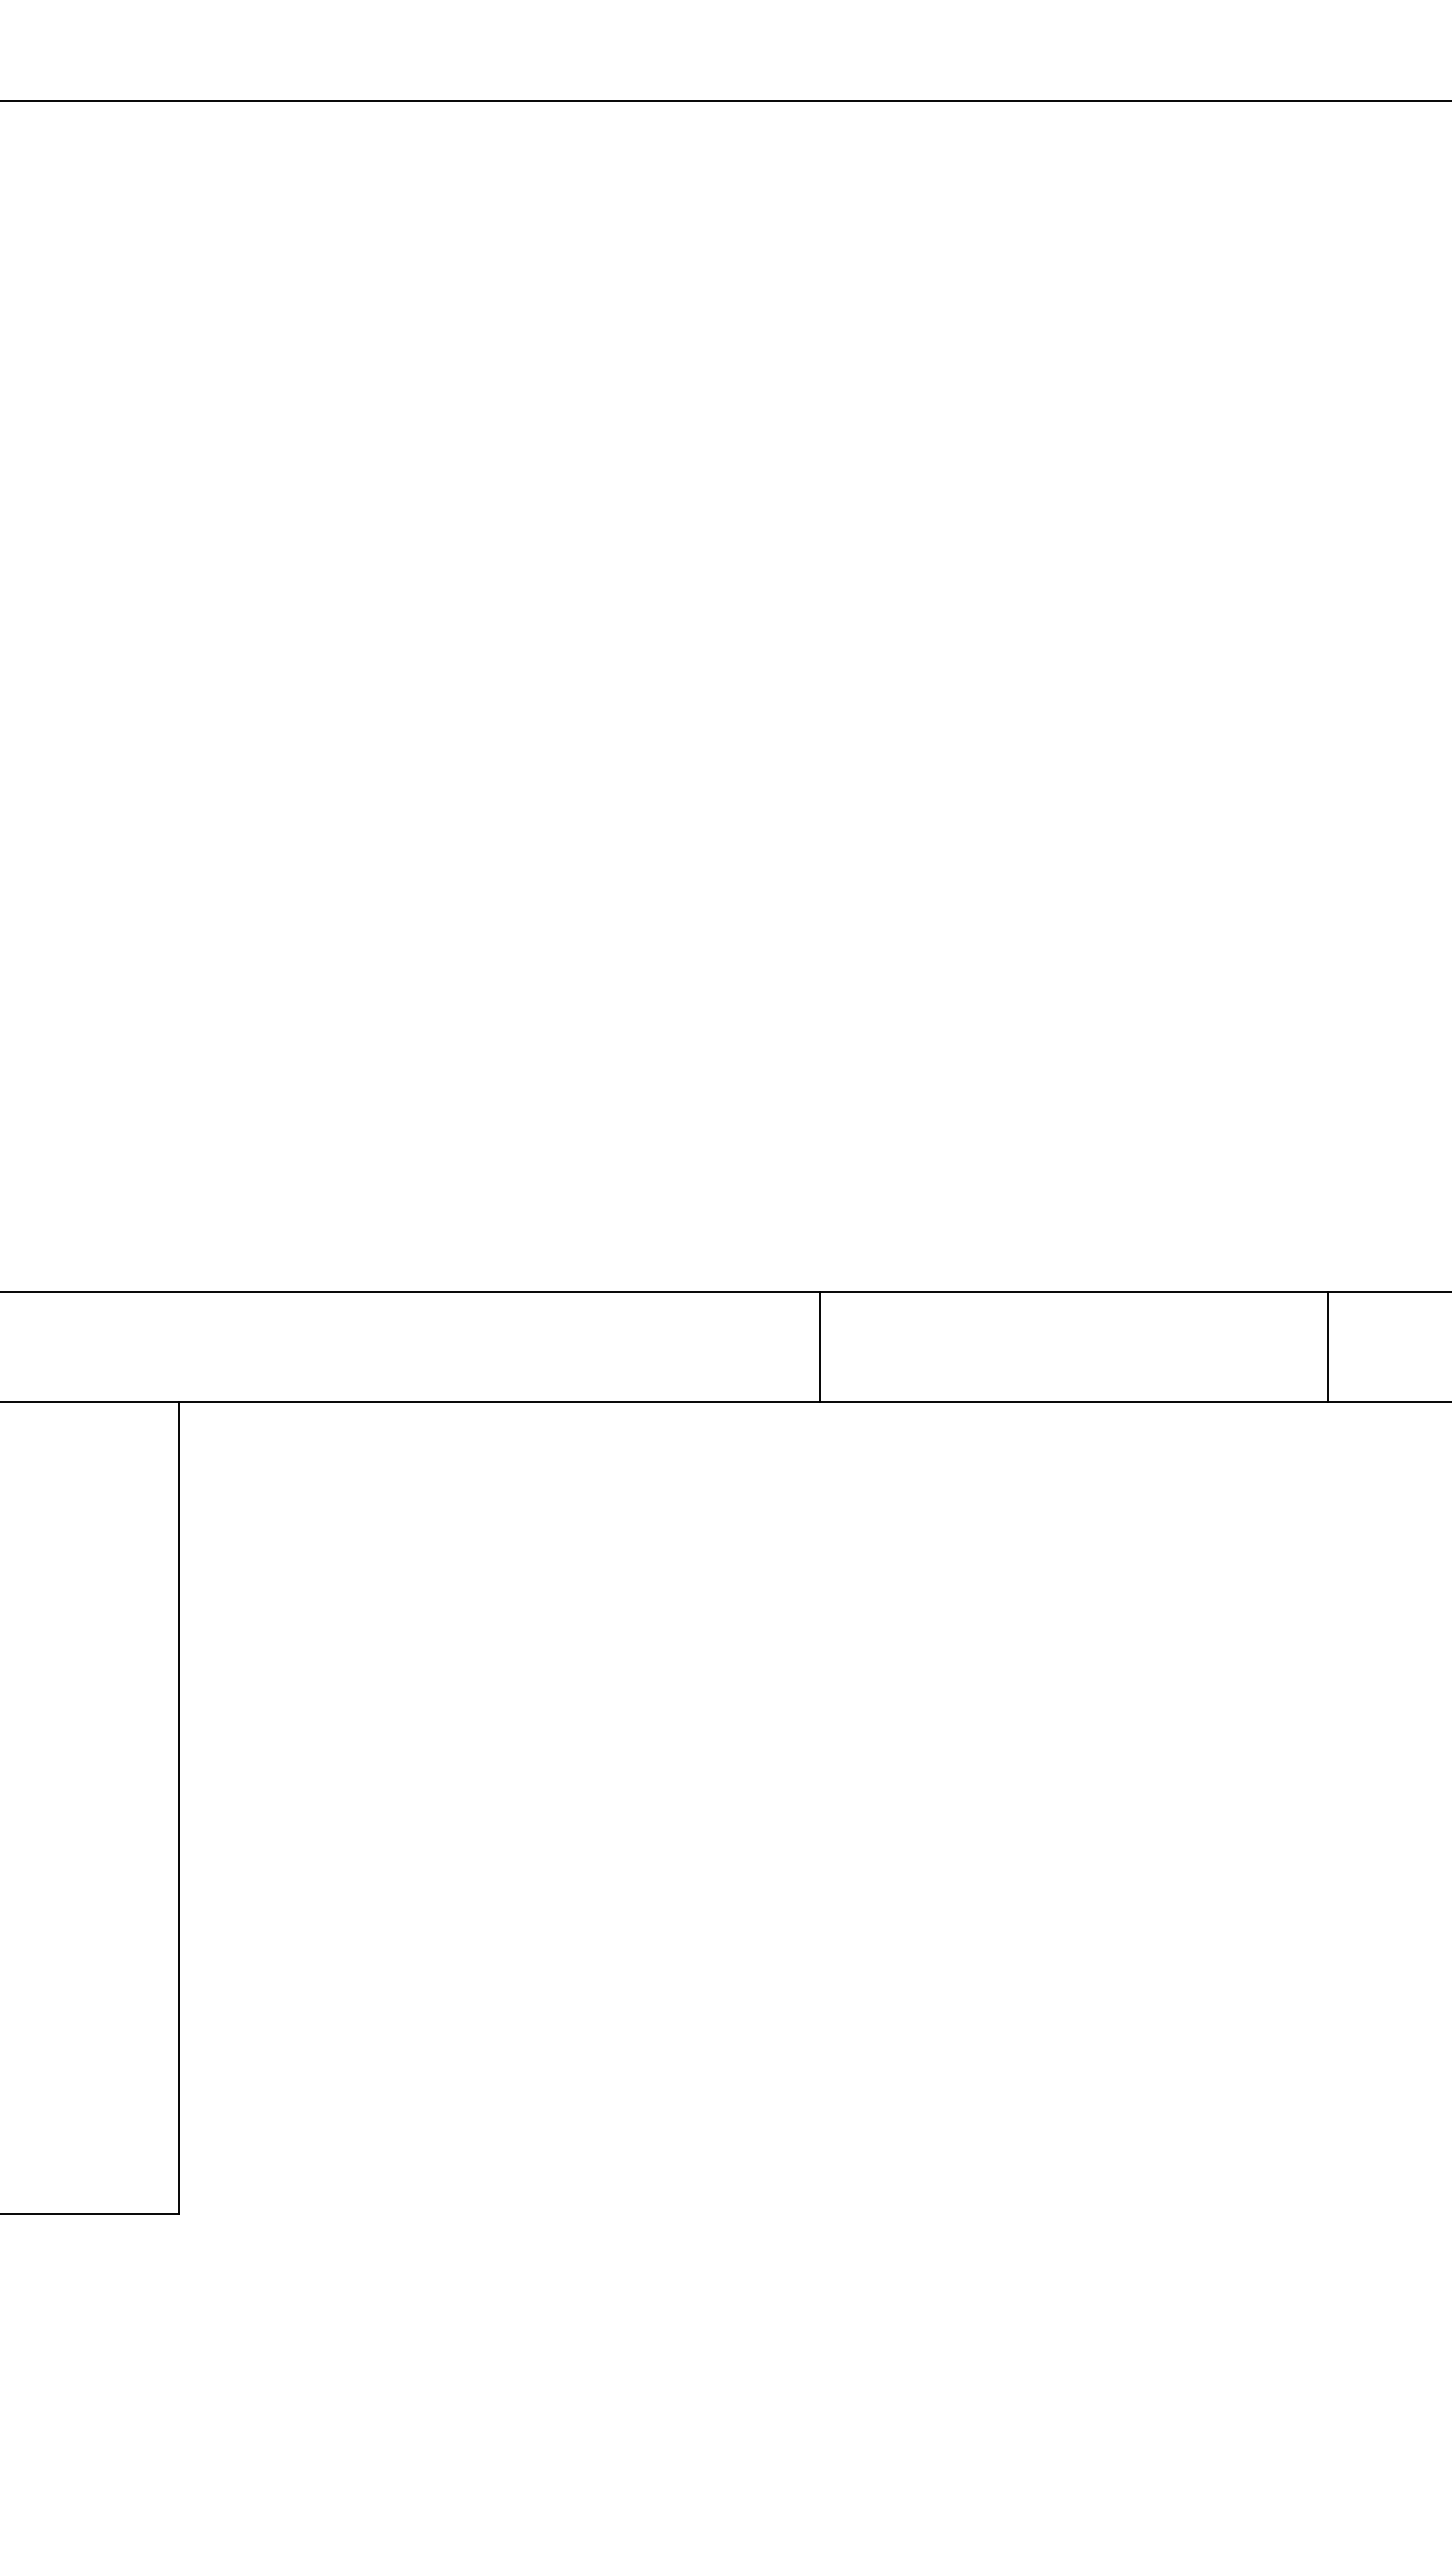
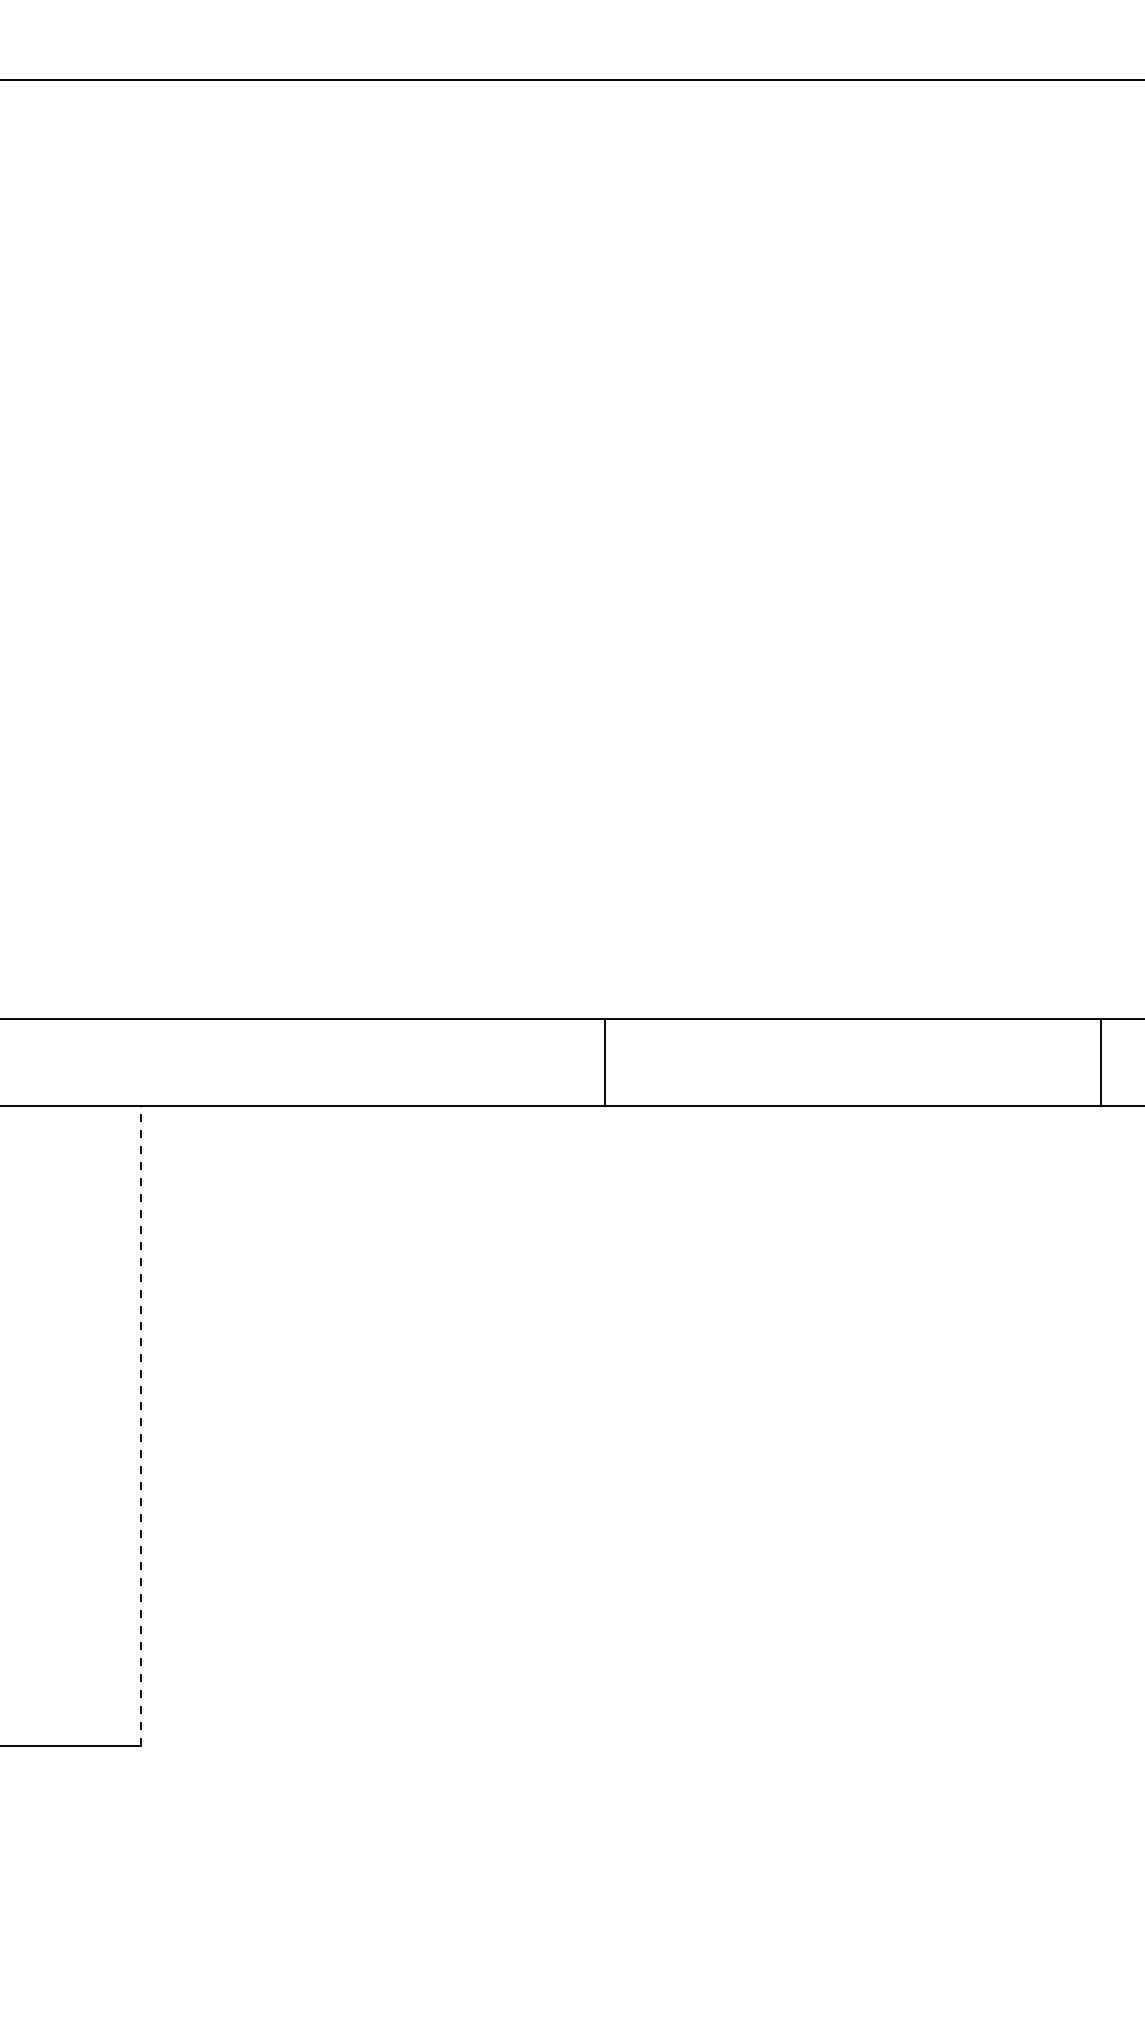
line: (820, 1346) -> (605, 1062), moved
line: (1327, 1346) -> (1101, 1062), moved
line: (179, 1807) -> (141, 1425), solid -> dashed

